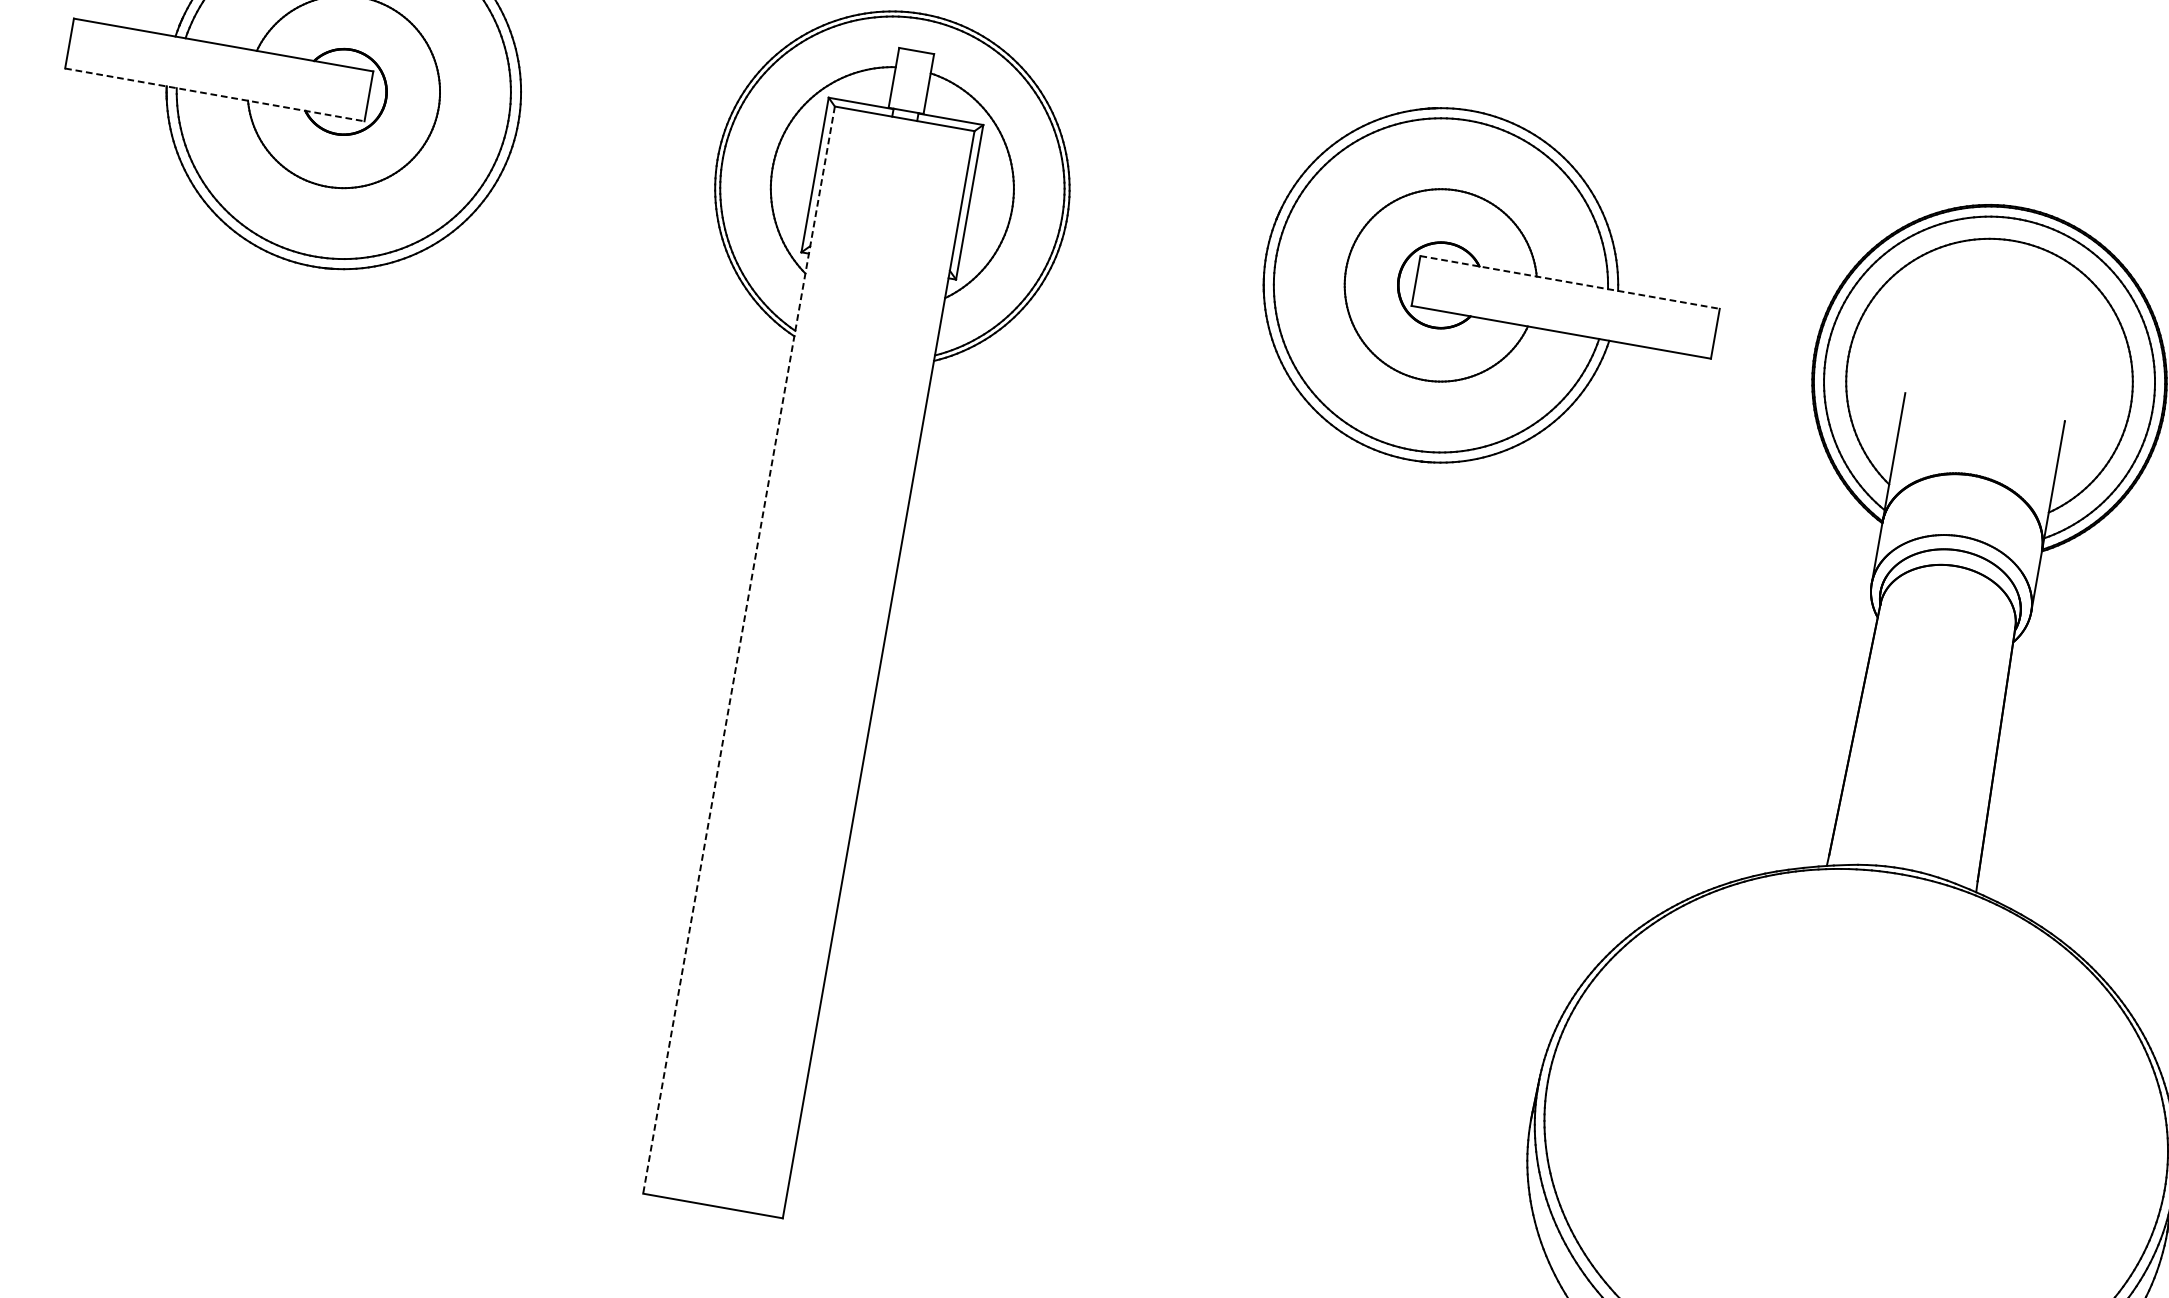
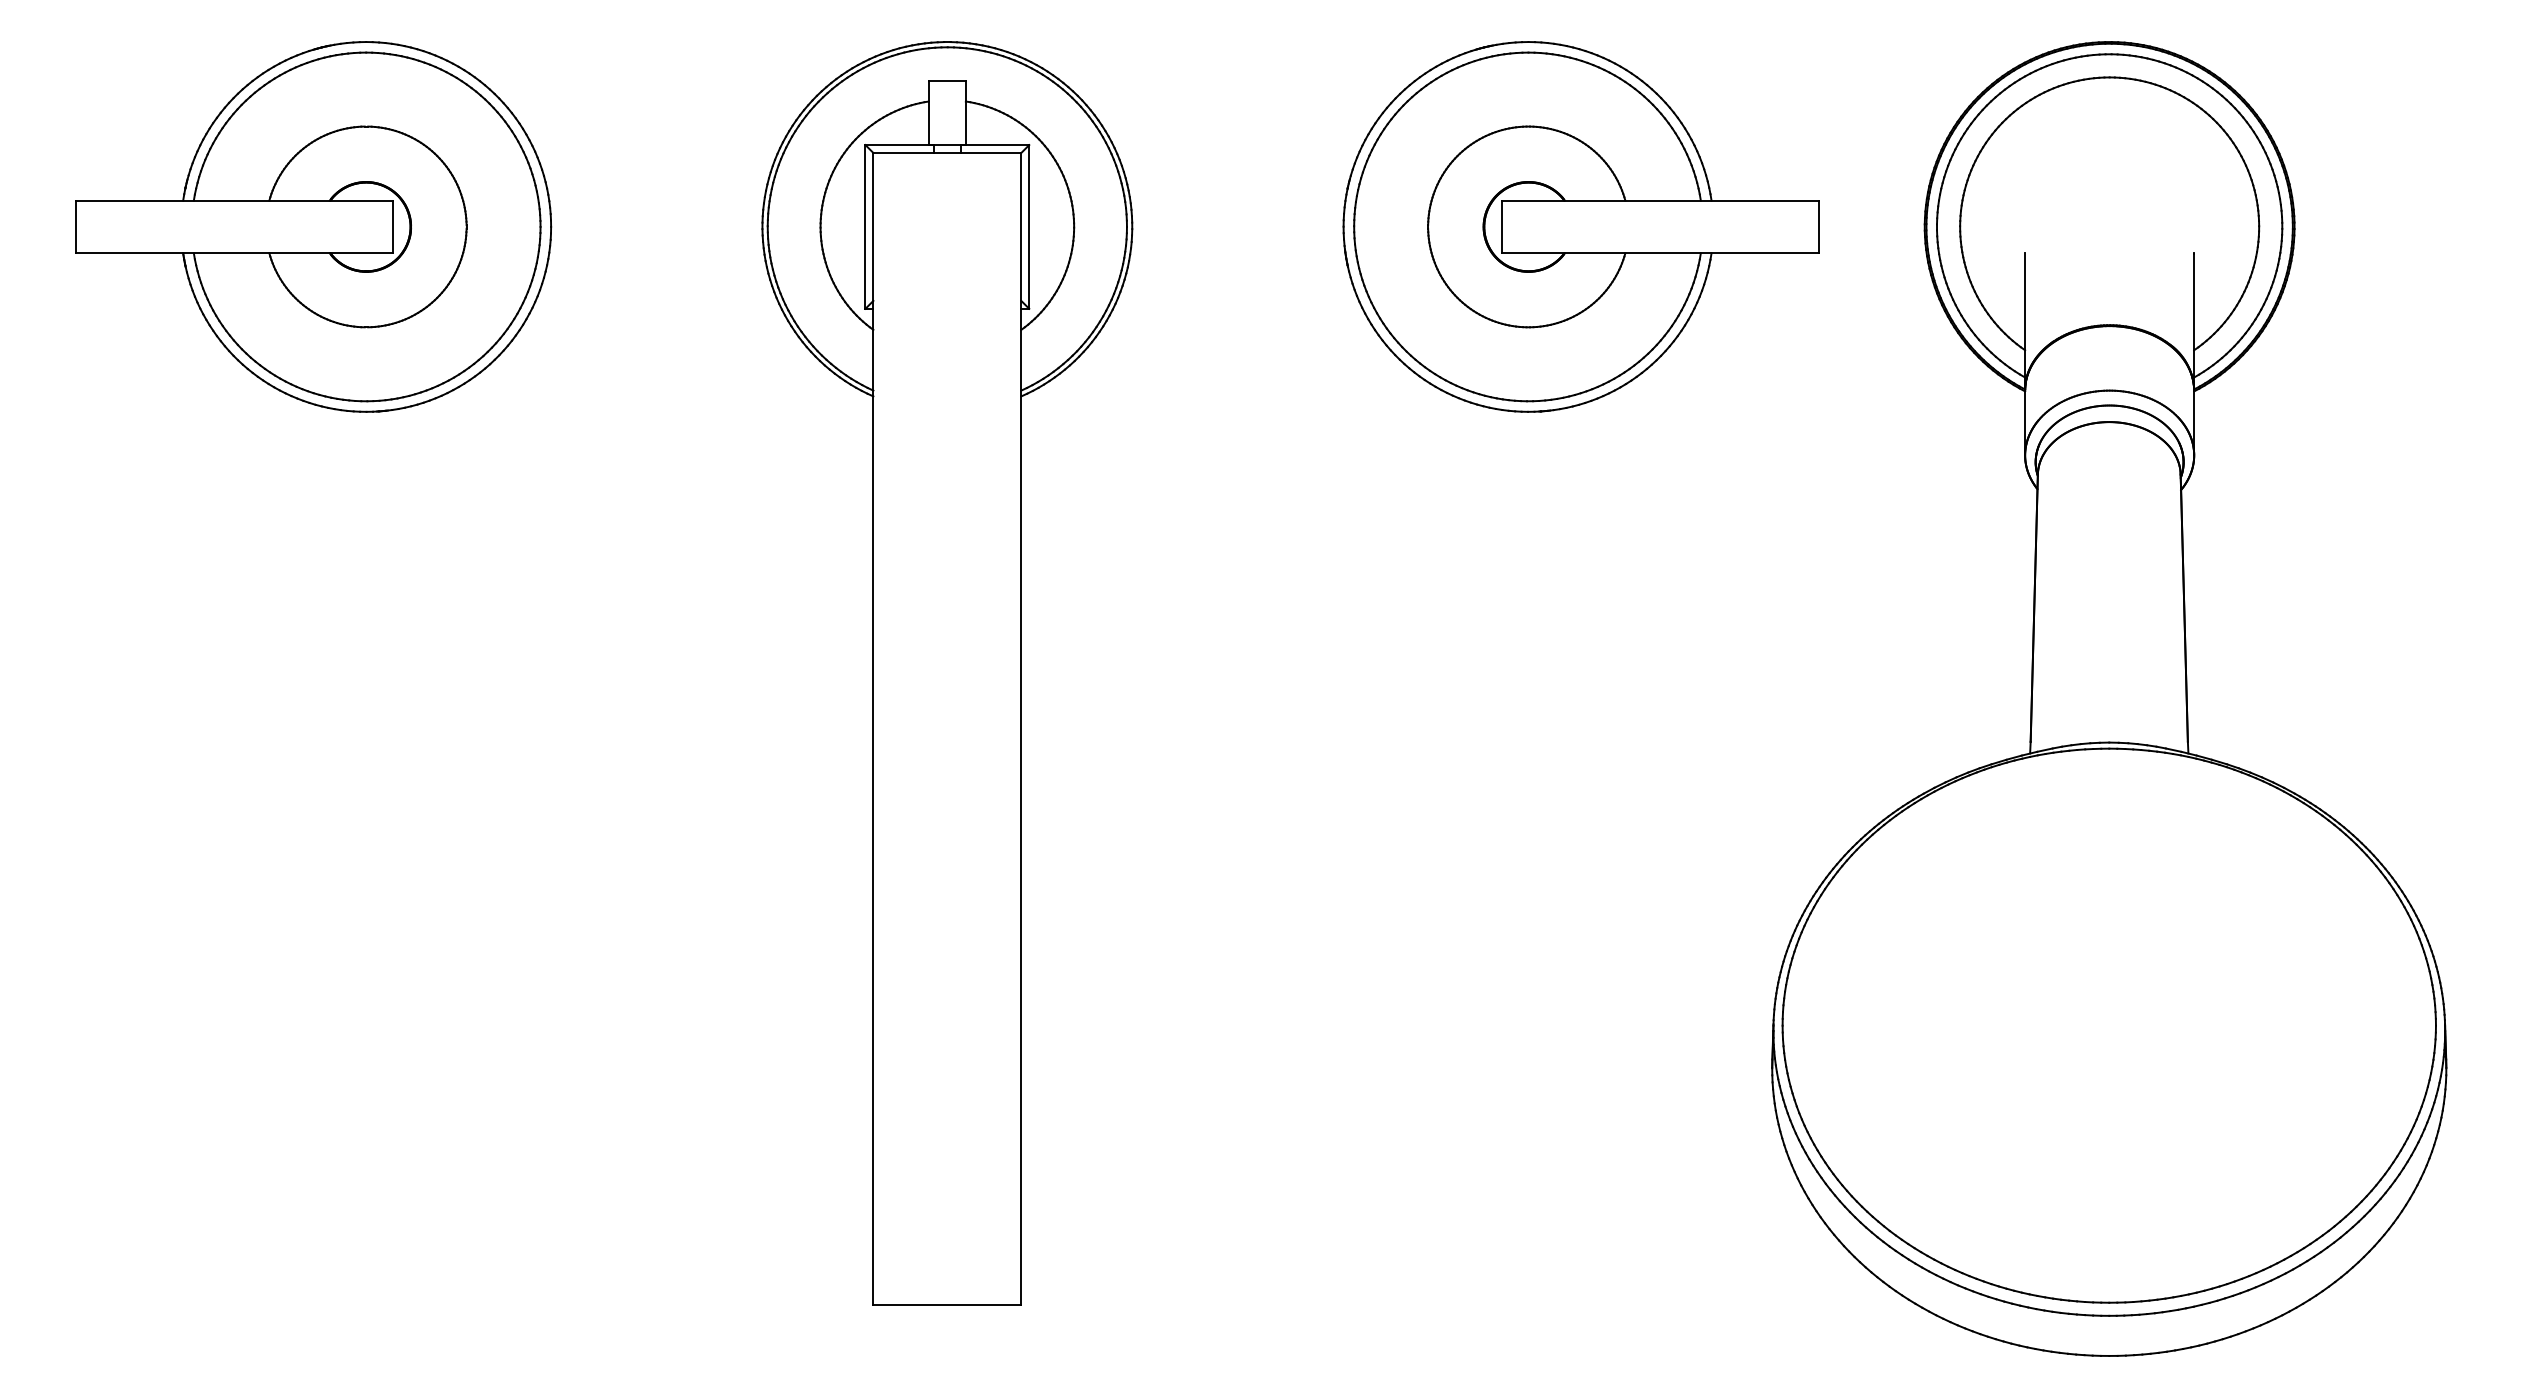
line: (215, 95) -> (234, 253), dashed -> solid
line: (1569, 282) -> (1660, 200), dashed -> solid
line: (739, 649) -> (873, 728), dashed -> solid

